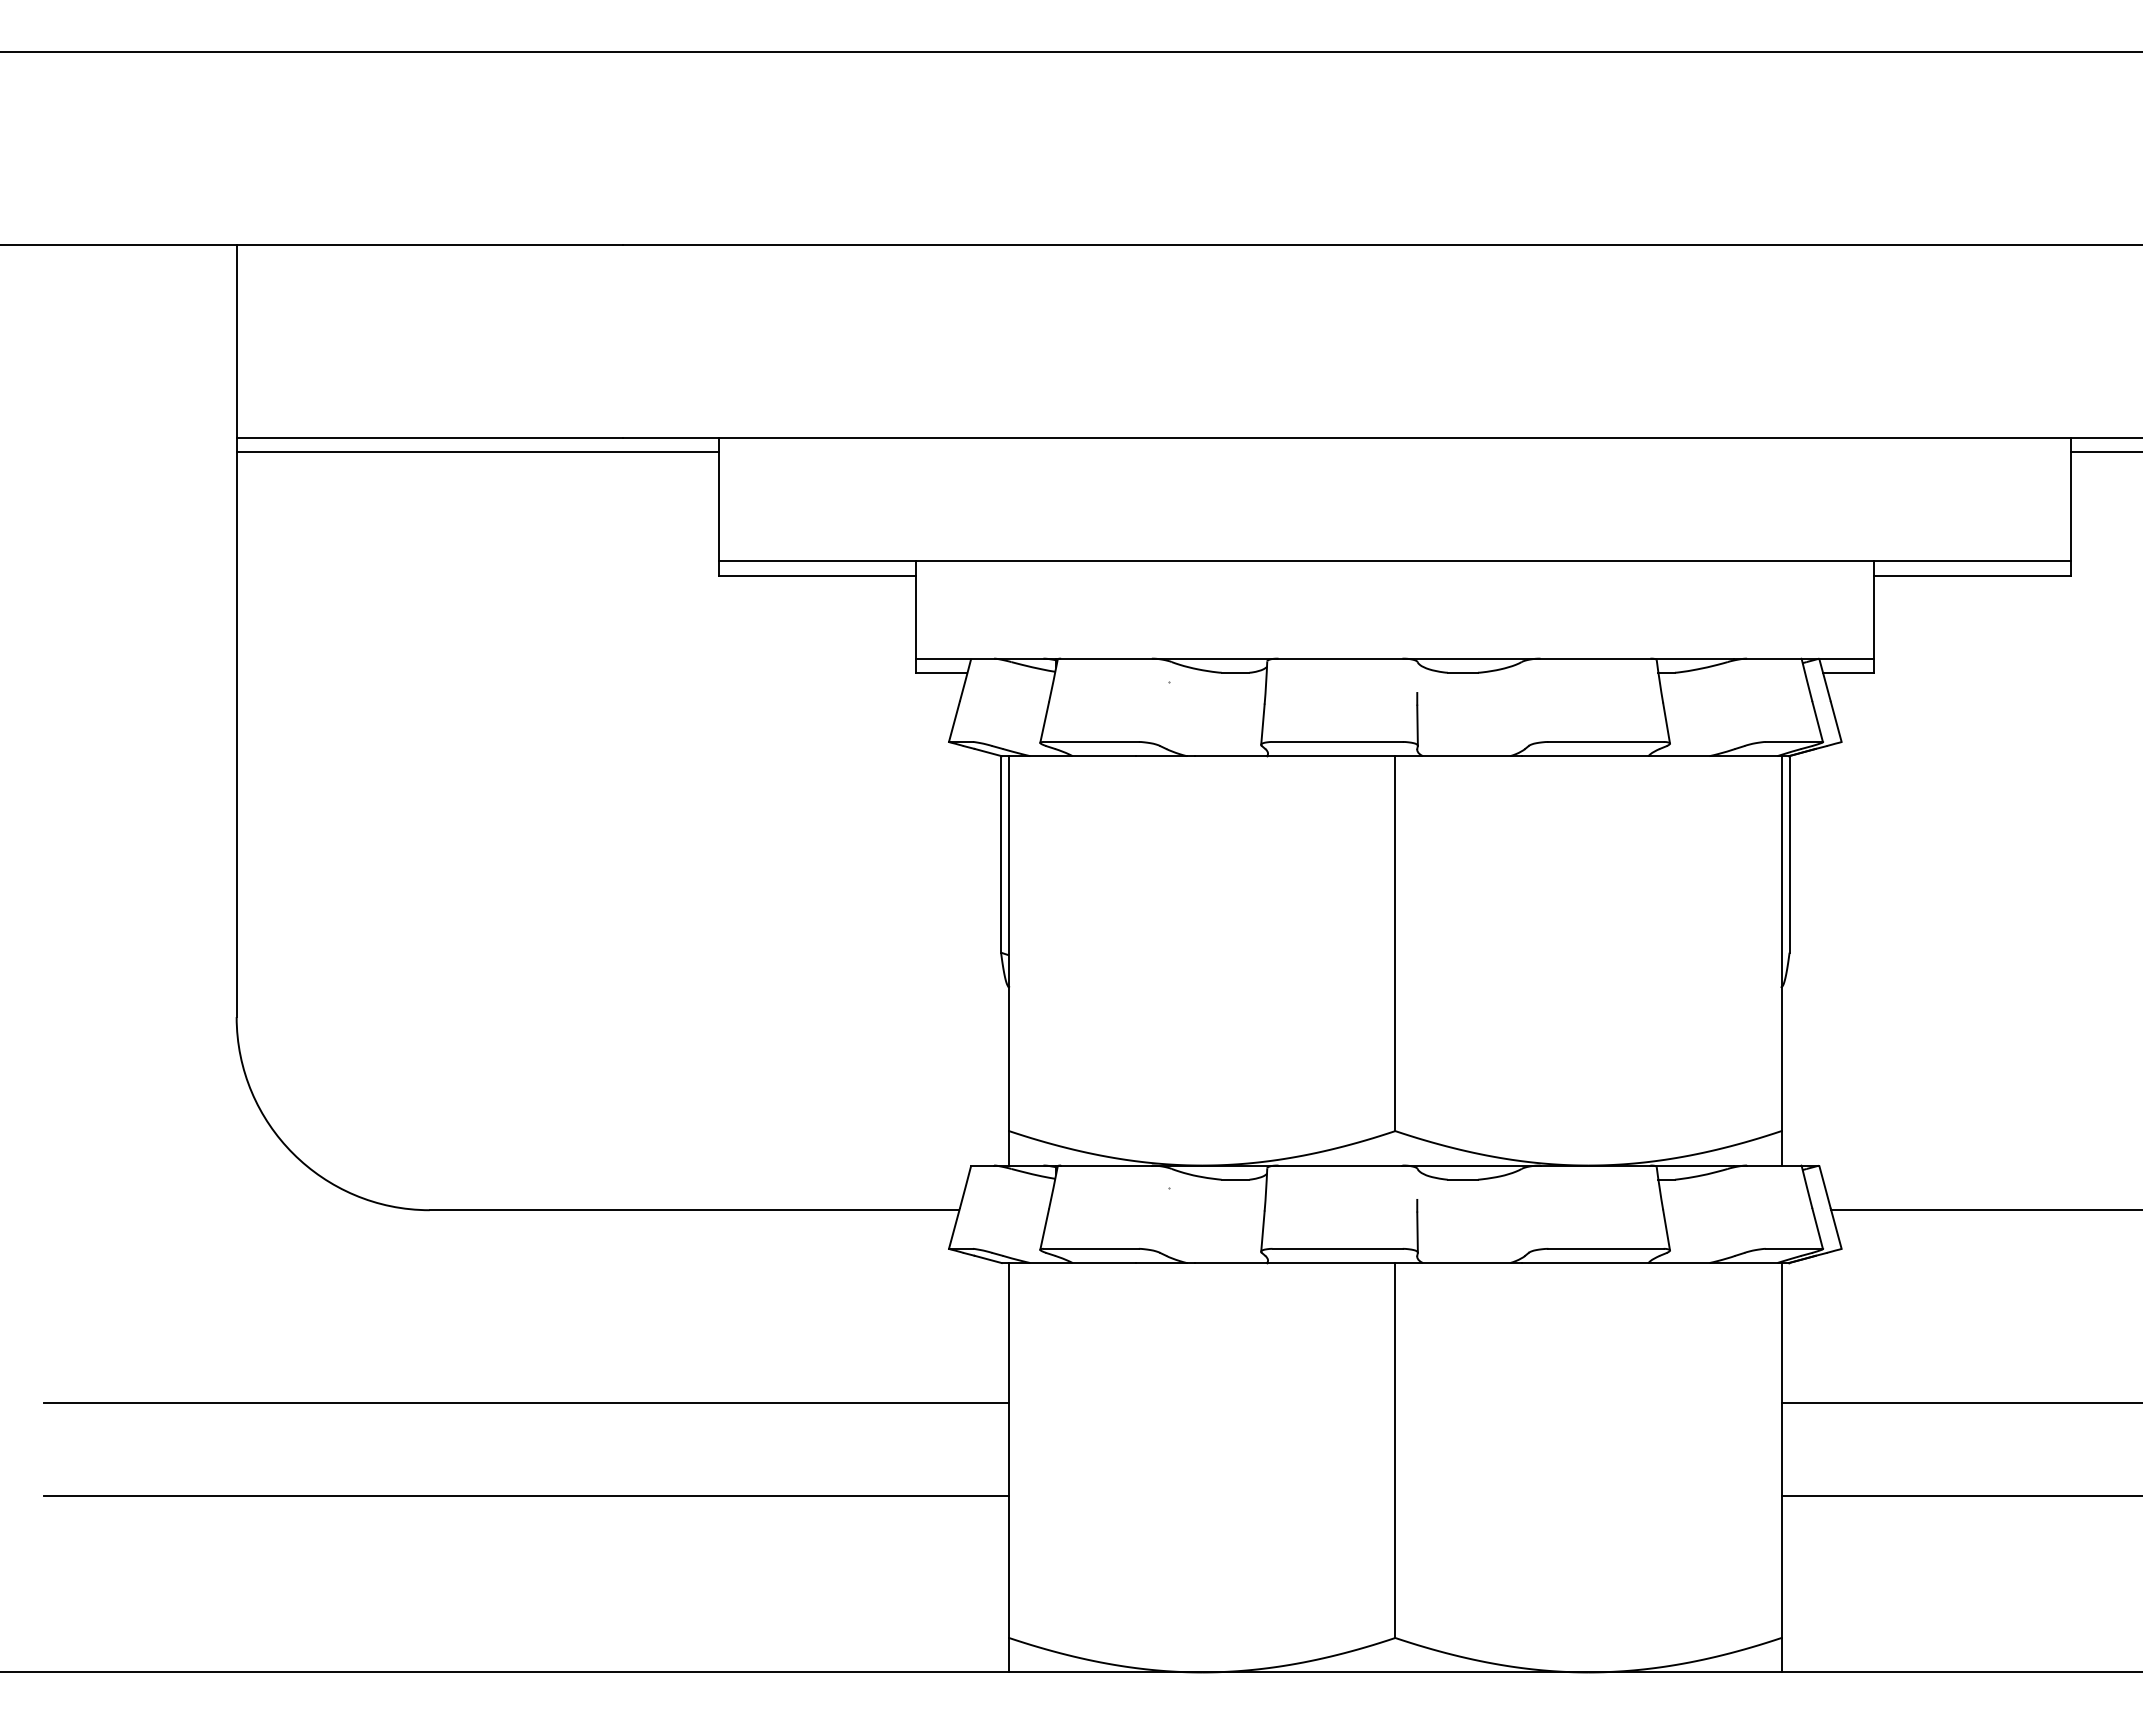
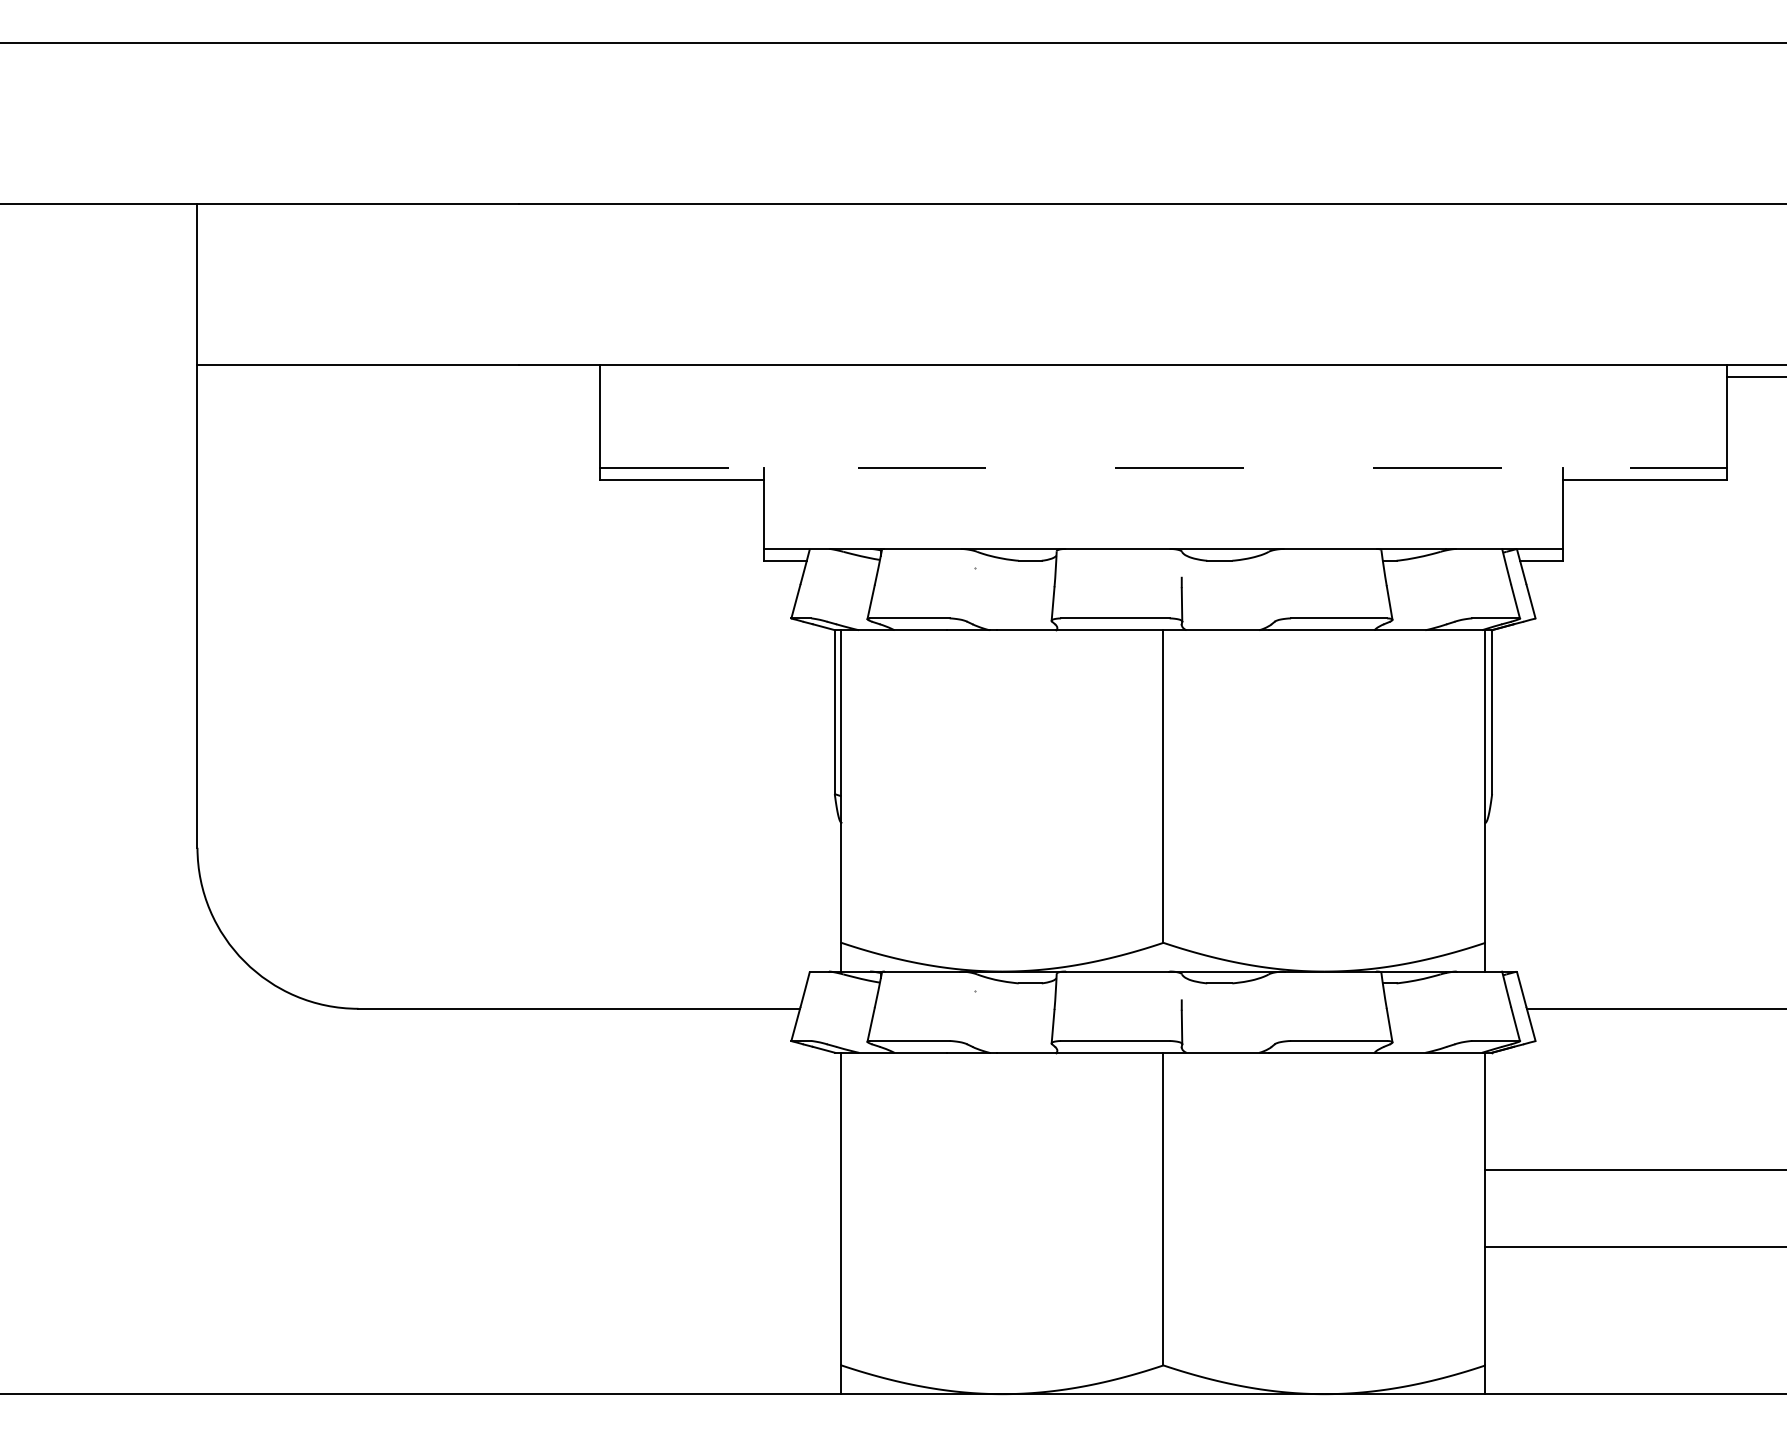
line: (477, 452) -> (398, 377), removed
line: (1395, 561) -> (1163, 467), solid -> dashed
line: (526, 1403) -> (439, 1169), removed
line: (526, 1496) -> (439, 1247), removed

